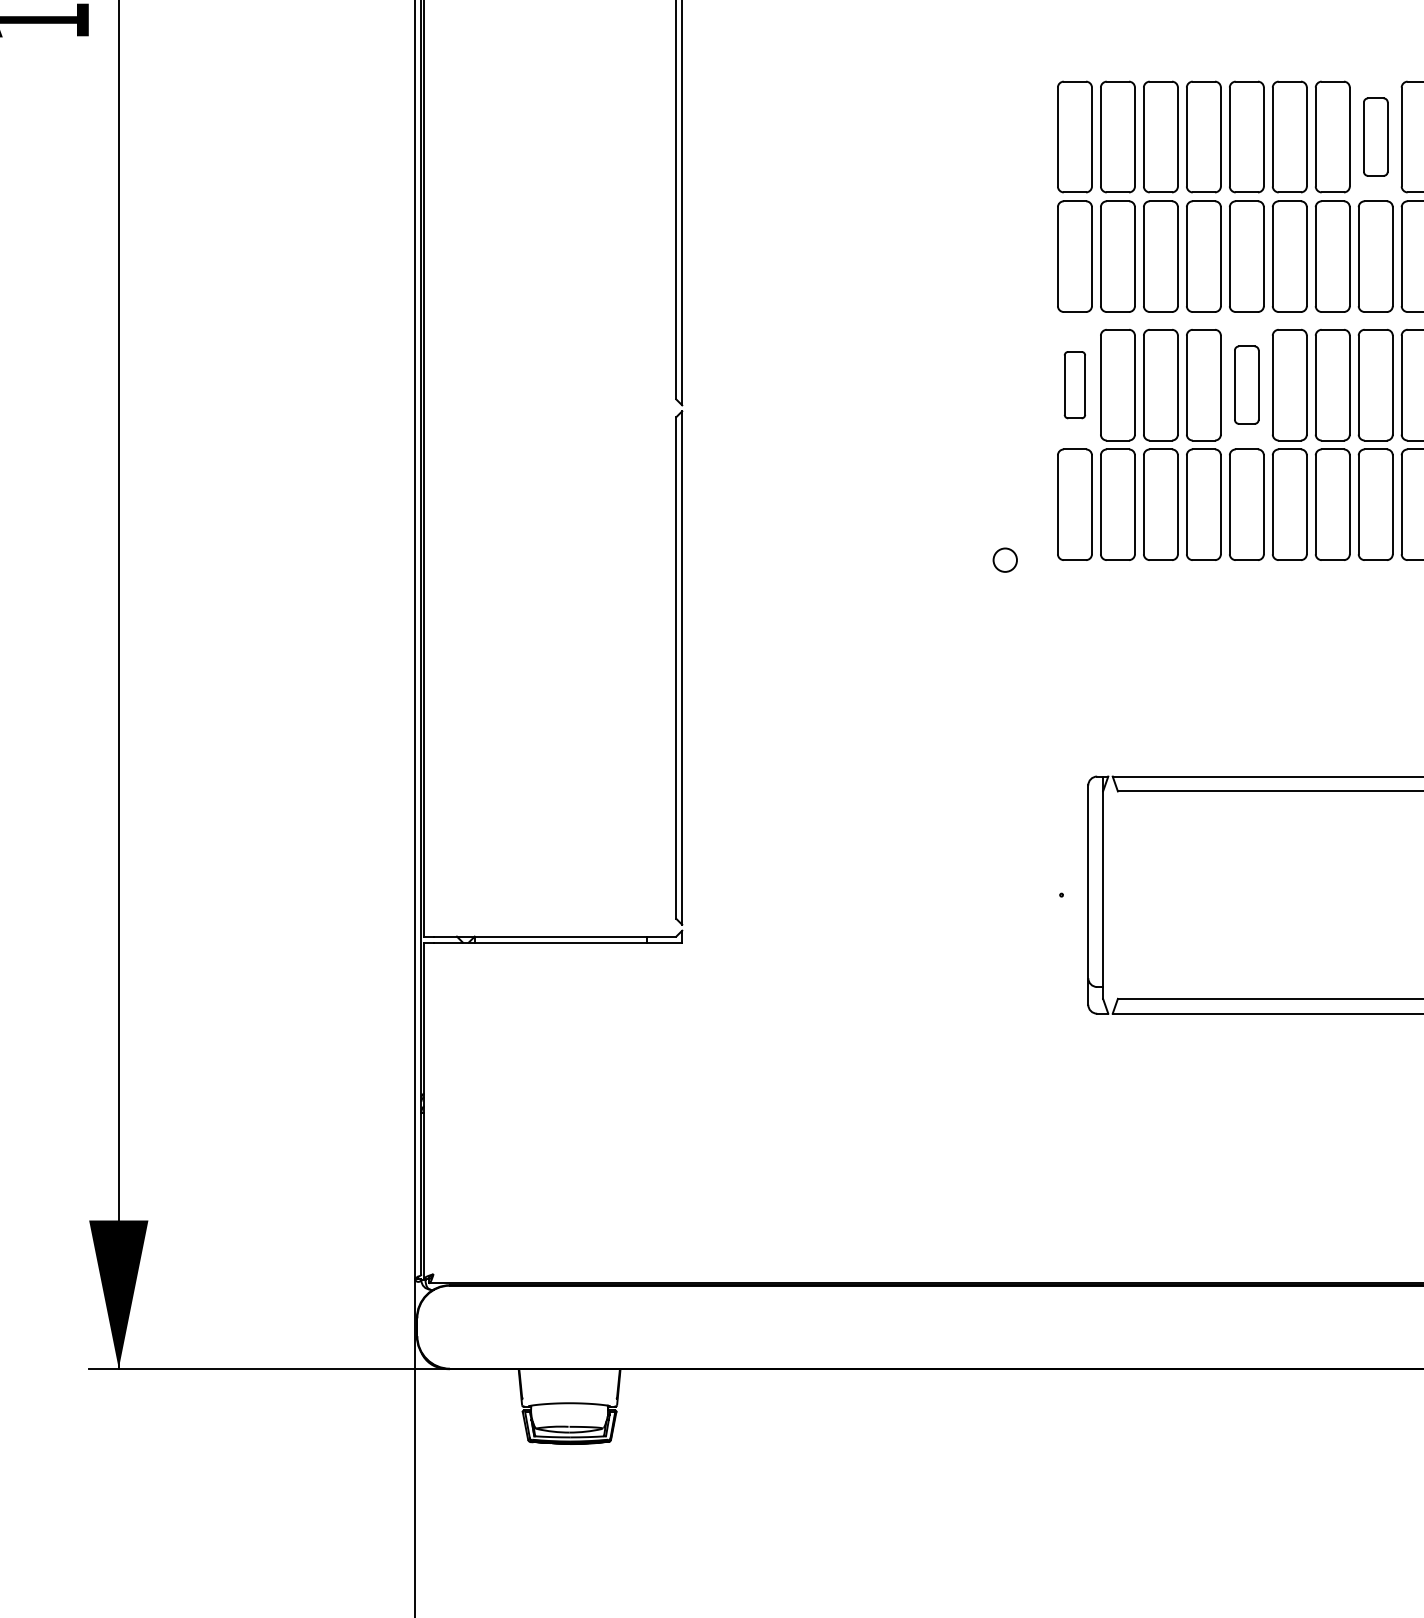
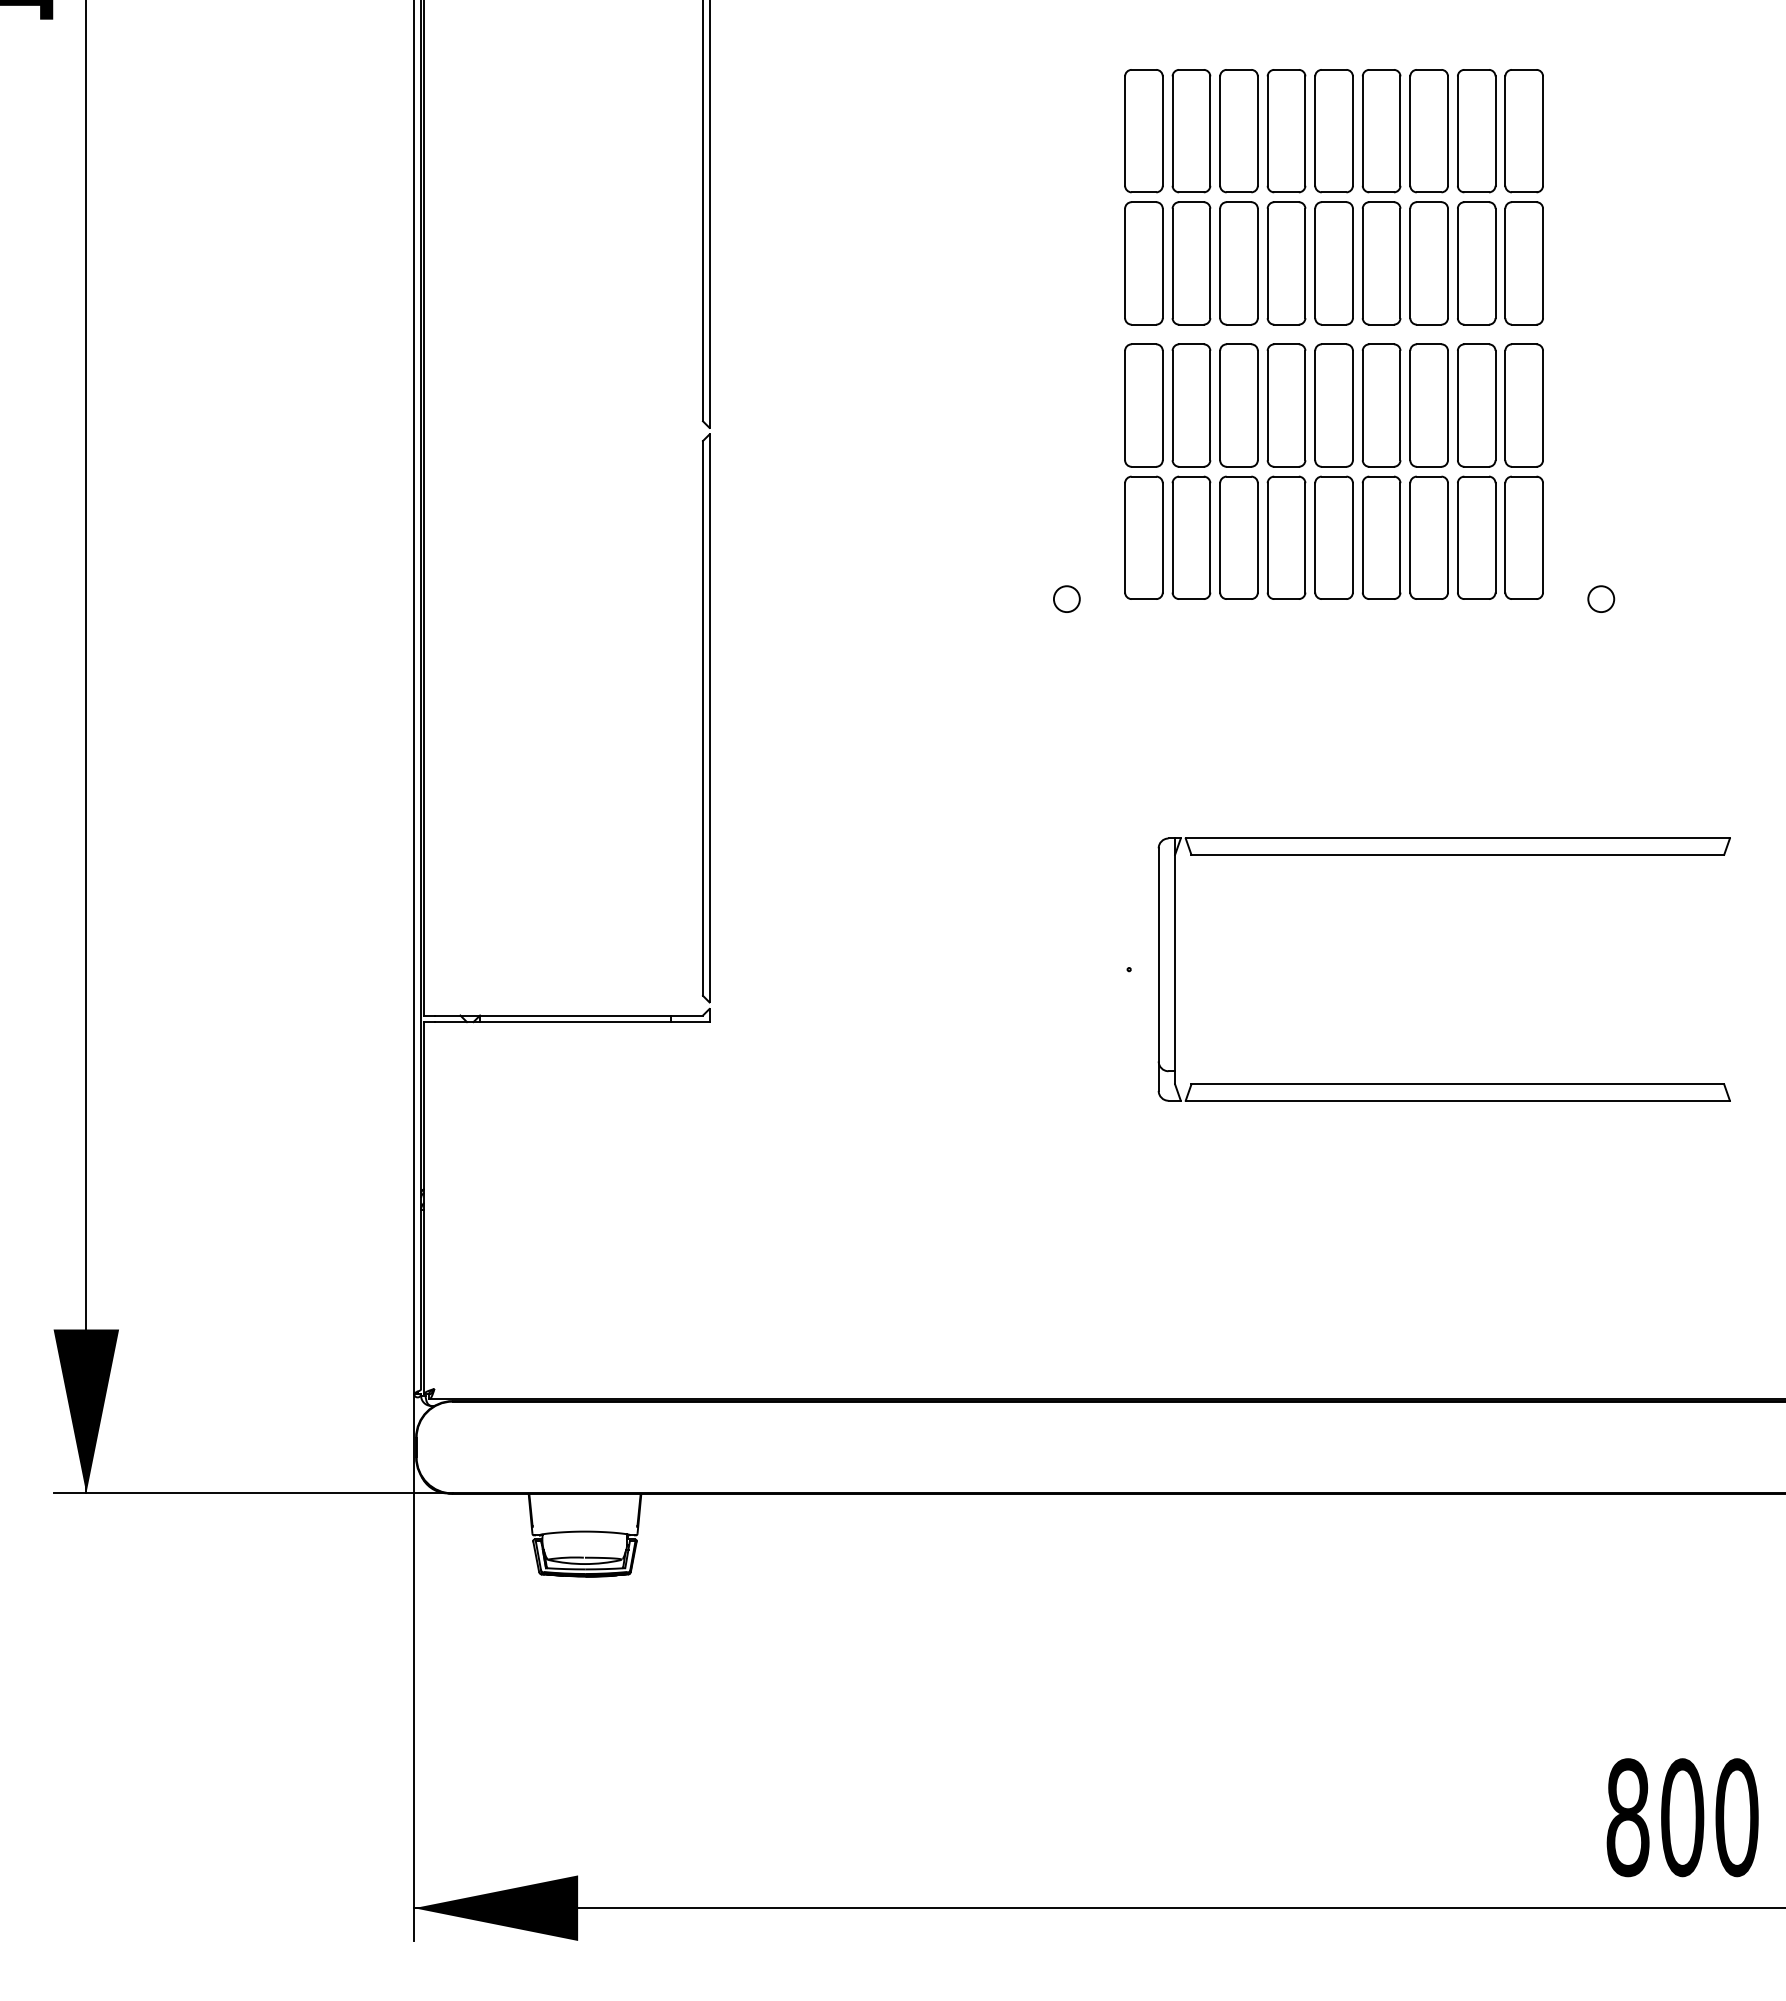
part: (1375, 137) -> (1476, 131), size x1.43
part: (1074, 385) -> (1143, 405), size x1.67
part: (1246, 385) -> (1333, 405), size x1.43

